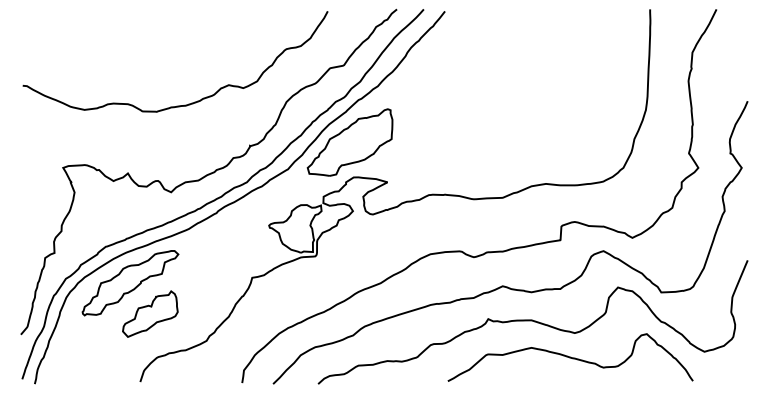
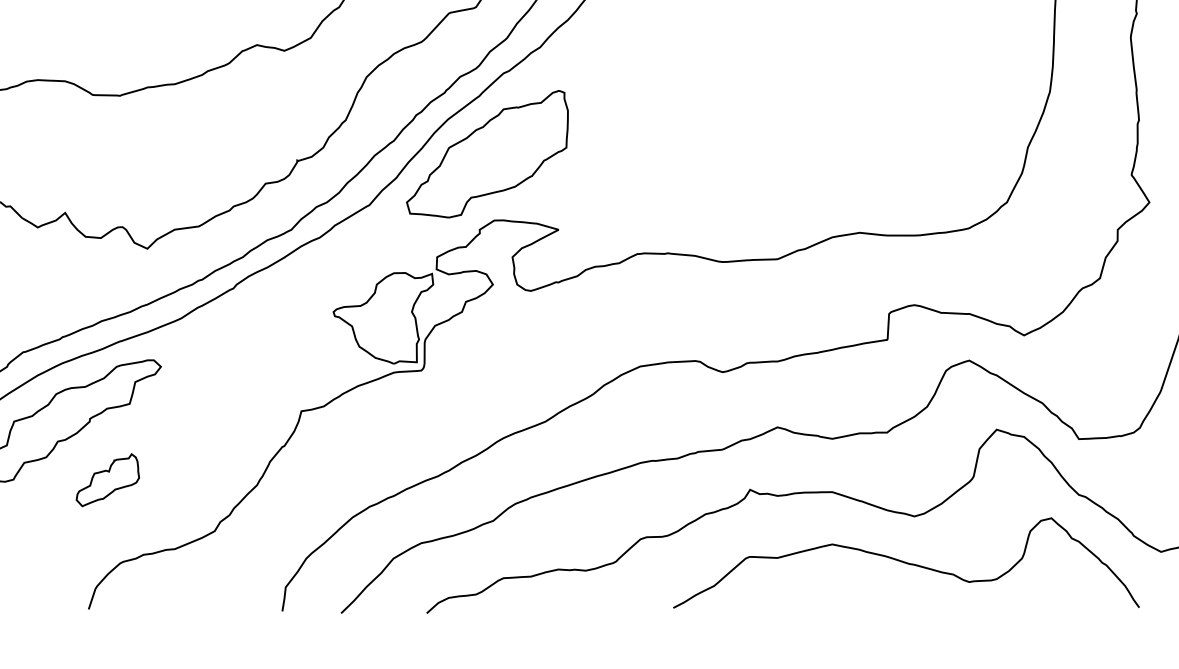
part: (150, 313) -> (108, 479), size x0.6

